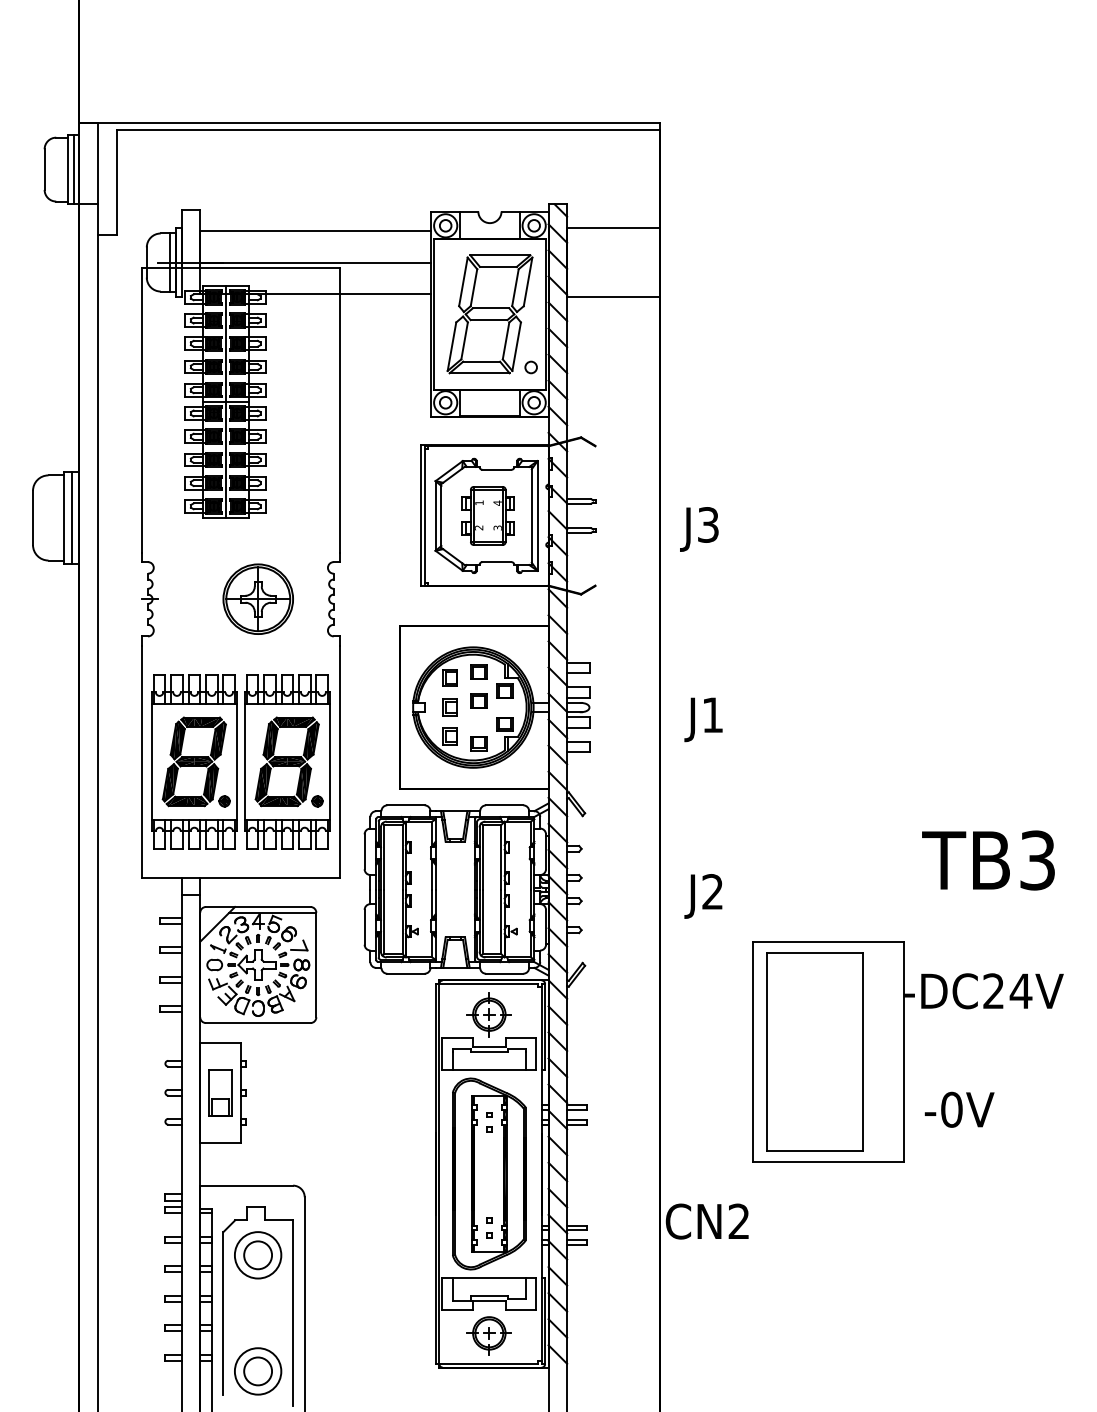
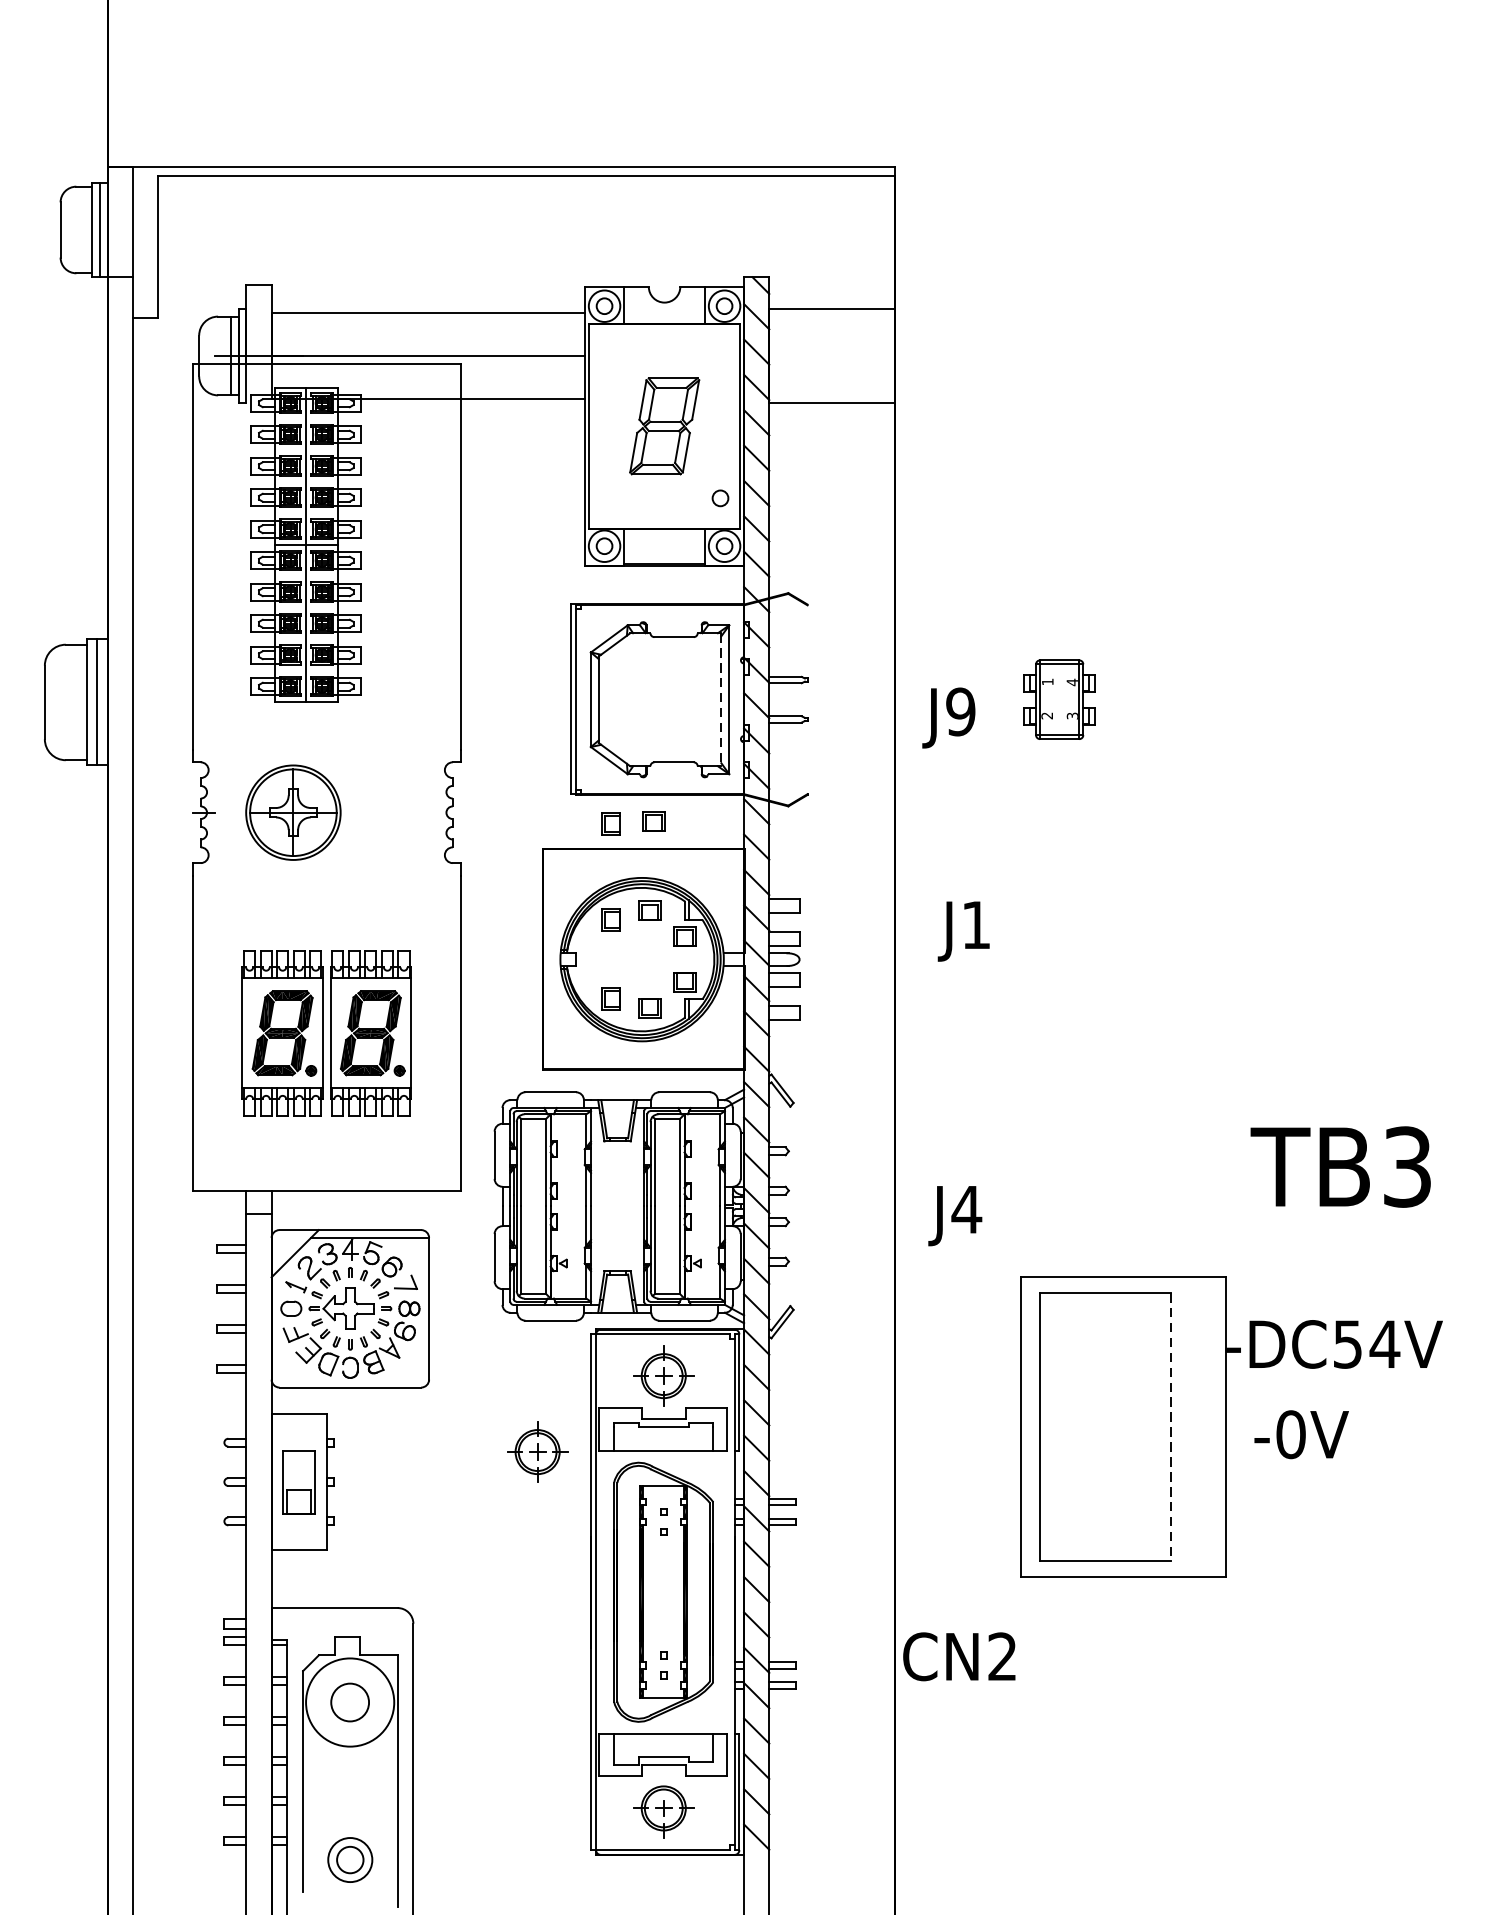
part: (489, 314) -> (663, 426), size x0.6
part: (487, 515) -> (1058, 699), moved
line: (531, 516) -> (720, 700), solid -> dashed
text: (708, 524) -> (961, 711), J3 -> J9
part: (257, 598) -> (292, 811), moved
part: (478, 700) -> (653, 821), moved
part: (449, 707) -> (609, 823), moved
text: (703, 719) -> (963, 931), moved
part: (240, 761) -> (326, 1032), size x0.7
text: (712, 891) -> (966, 1209), J2 -> J4
text: (993, 991) -> (1347, 1344), -DC24V -> -DC54V
line: (863, 1052) -> (1171, 1427), solid -> dashed
part: (395, 1070) -> (536, 1451), added
text: (959, 1109) -> (1301, 1434), moved
circle: (257, 1255) -> (349, 1702), size x1.4
part: (258, 1371) -> (350, 1860), size x0.7

